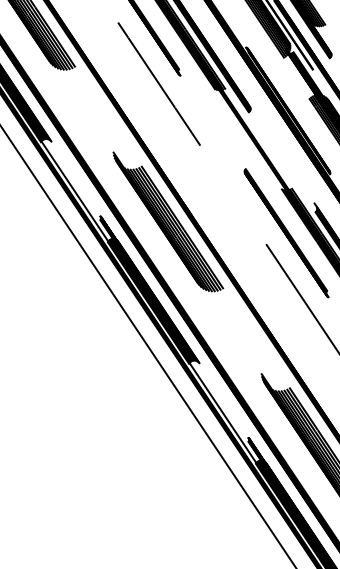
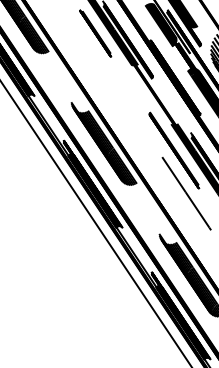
line: (158, 83) -> (98, 61), removed

